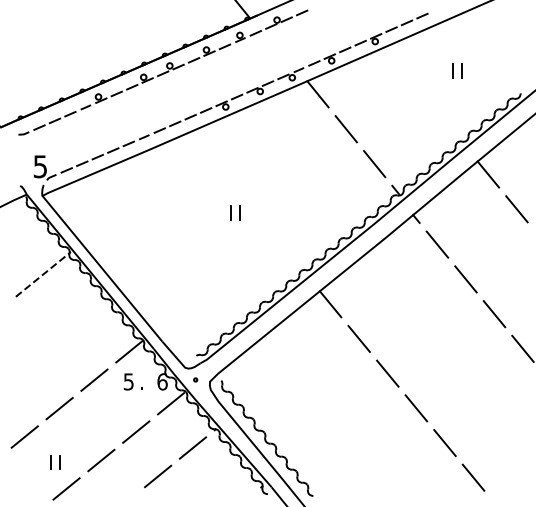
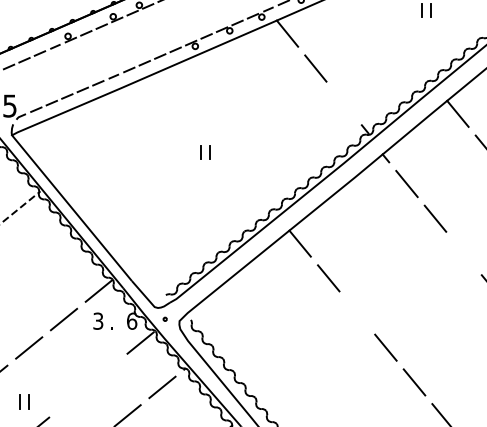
line: (374, 164) -> (344, 103), removed
line: (494, 314) -> (464, 253), removed
line: (387, 373) -> (357, 312), removed
text: (128, 381) -> (98, 320), 5 -> 3
line: (136, 431) -> (106, 370), removed
line: (101, 460) -> (71, 399), removed

